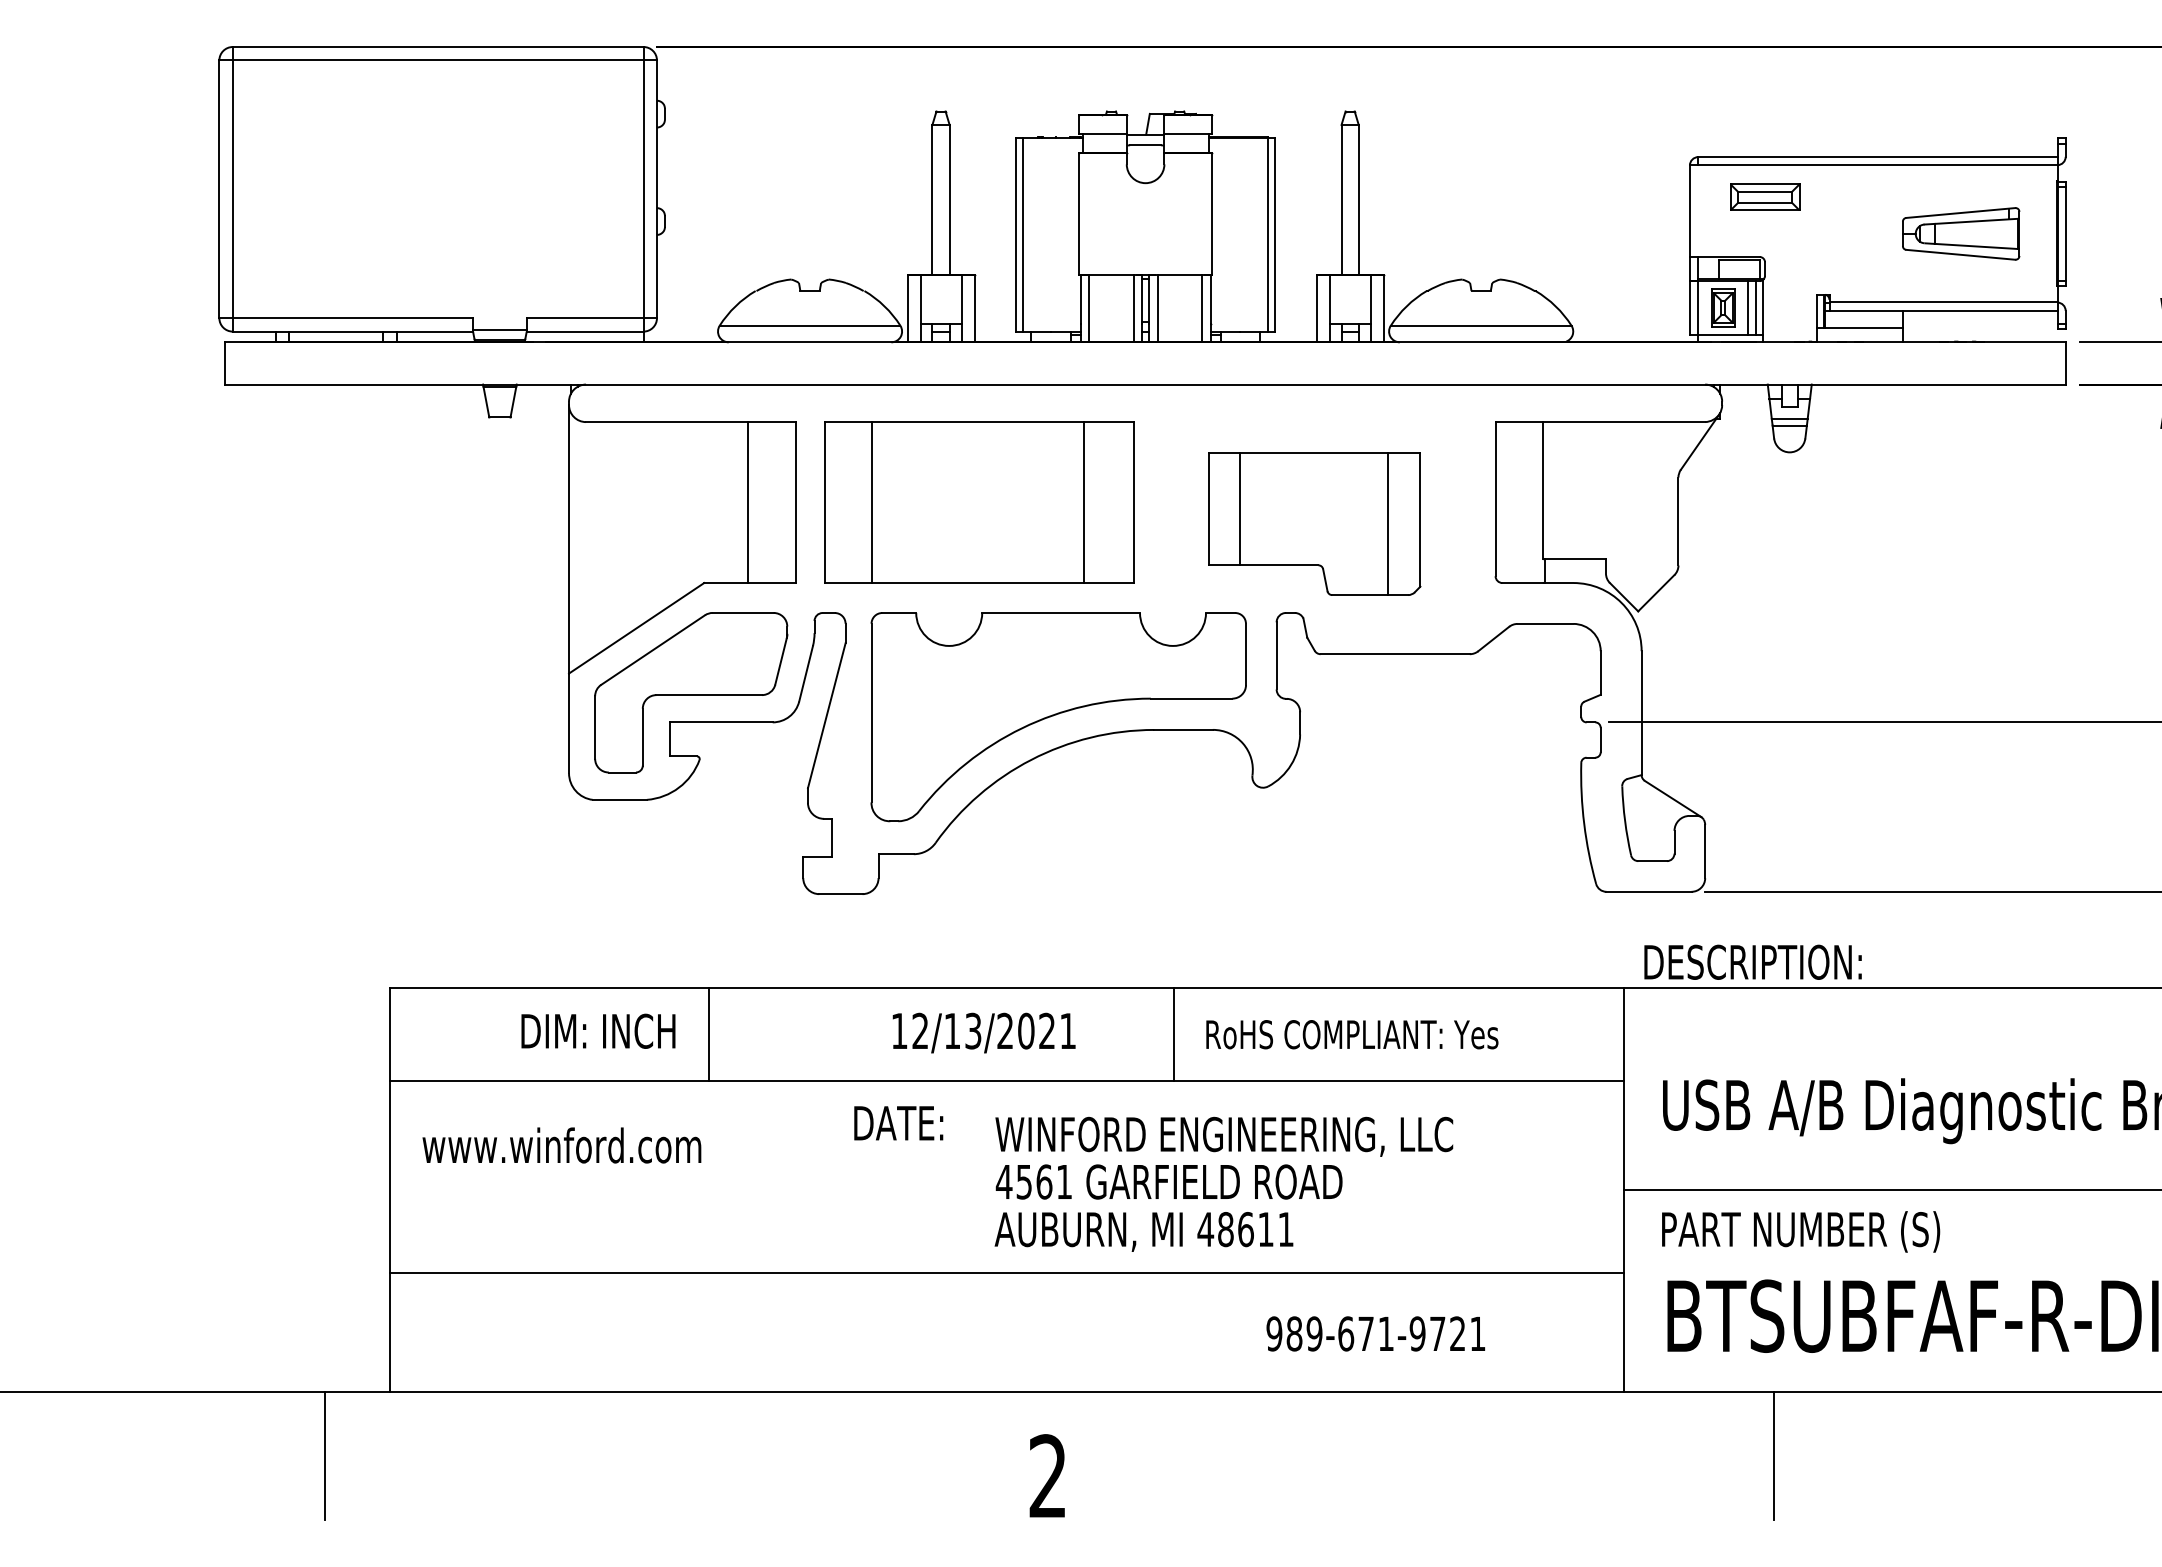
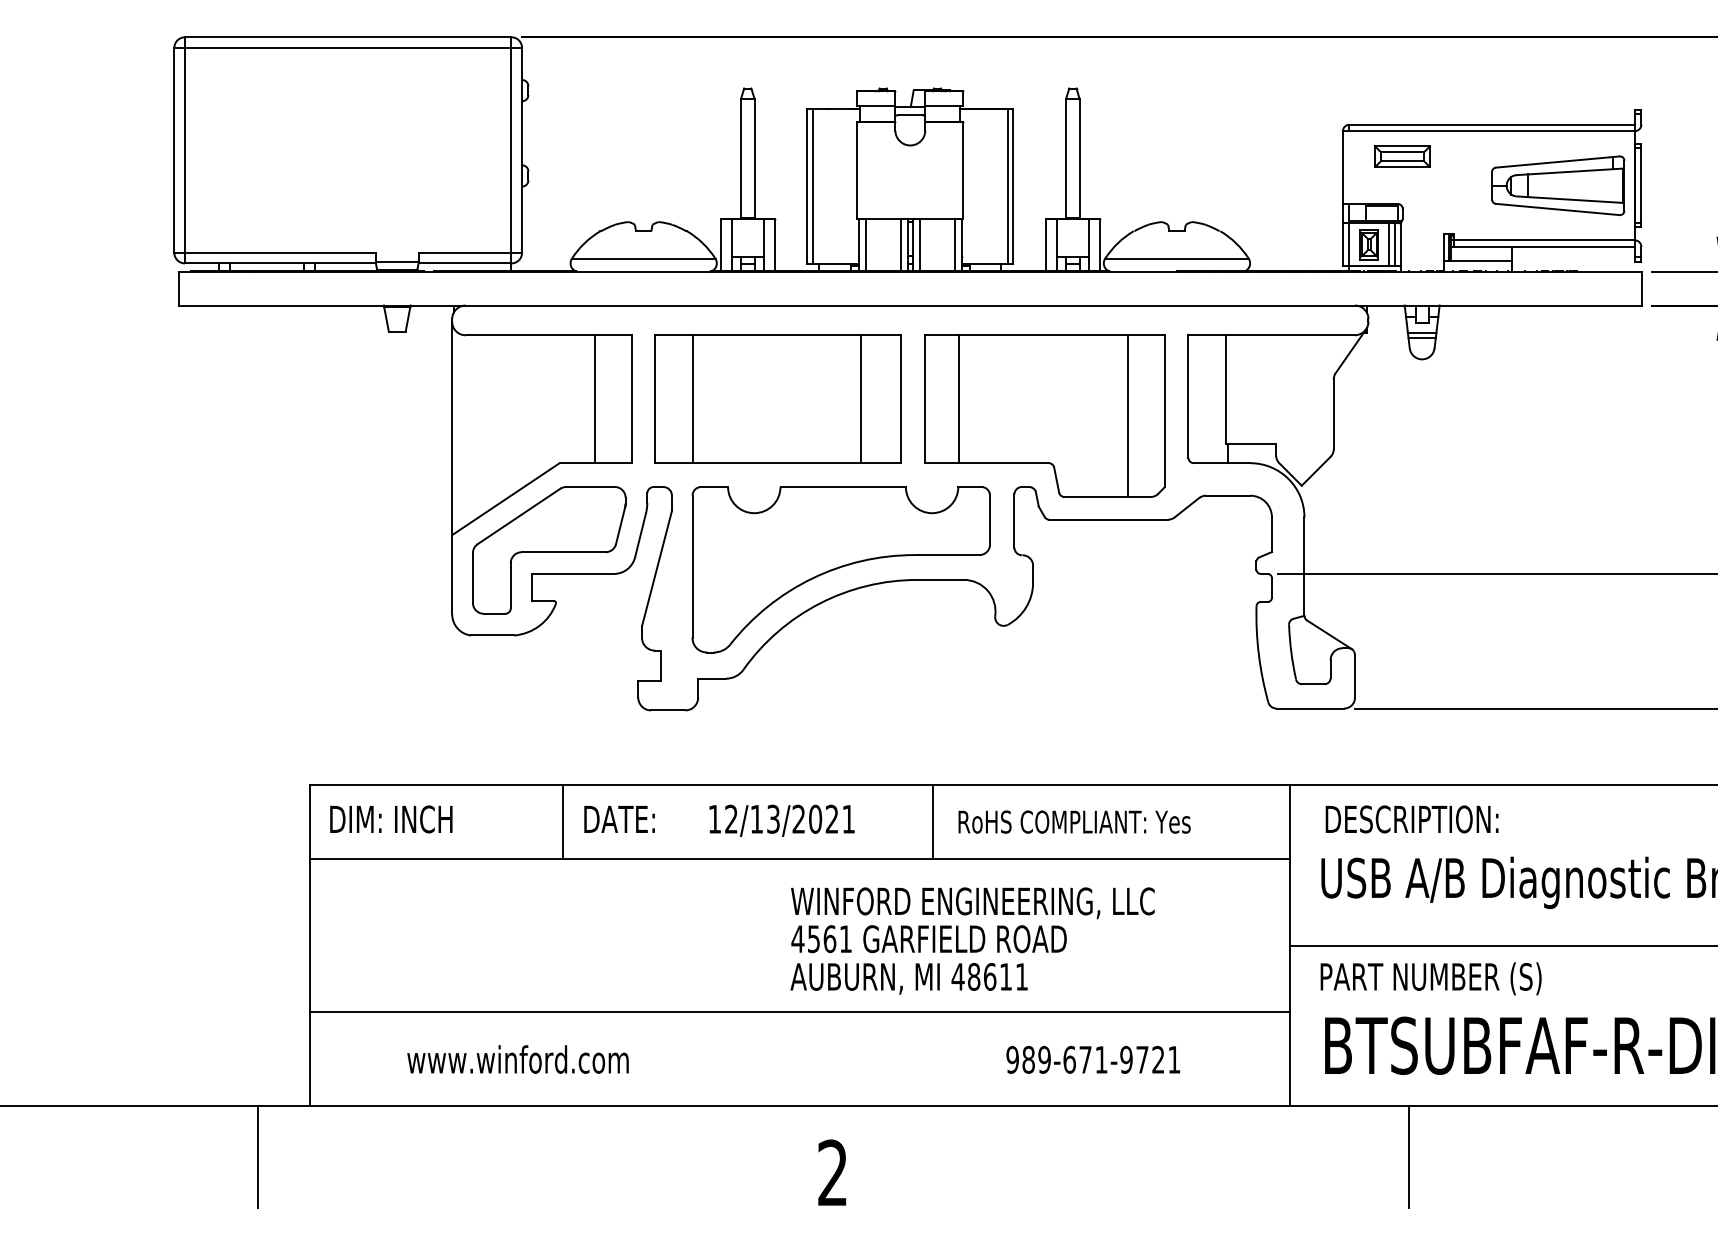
part: (1961, 233) -> (1558, 185), size x1.43
part: (1314, 523) -> (1044, 415), size x1.43
text: (1752, 961) -> (1411, 818), moved
text: (598, 1030) -> (391, 818), moved
text: (898, 1123) -> (619, 819), moved
text: (561, 1145) -> (517, 1059), moved

